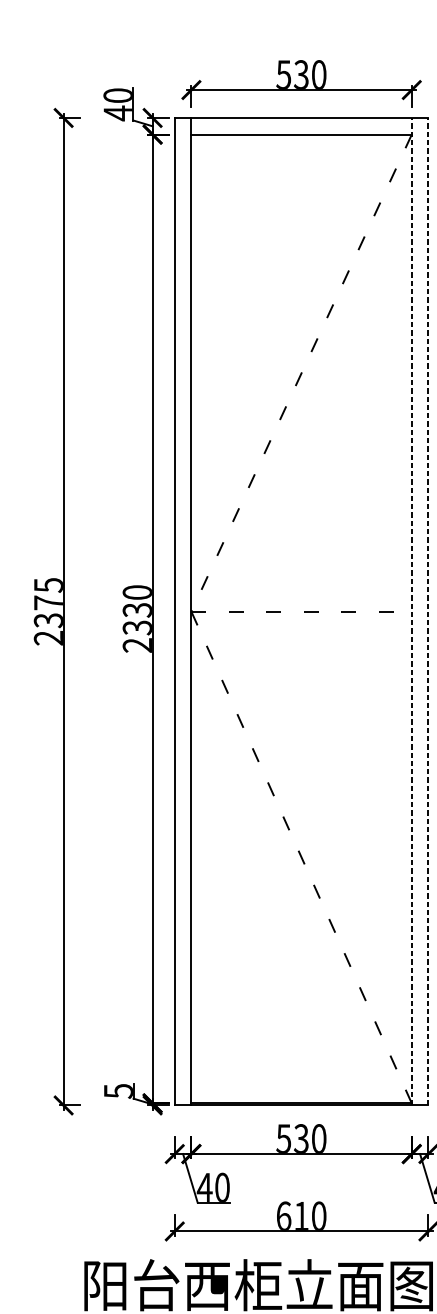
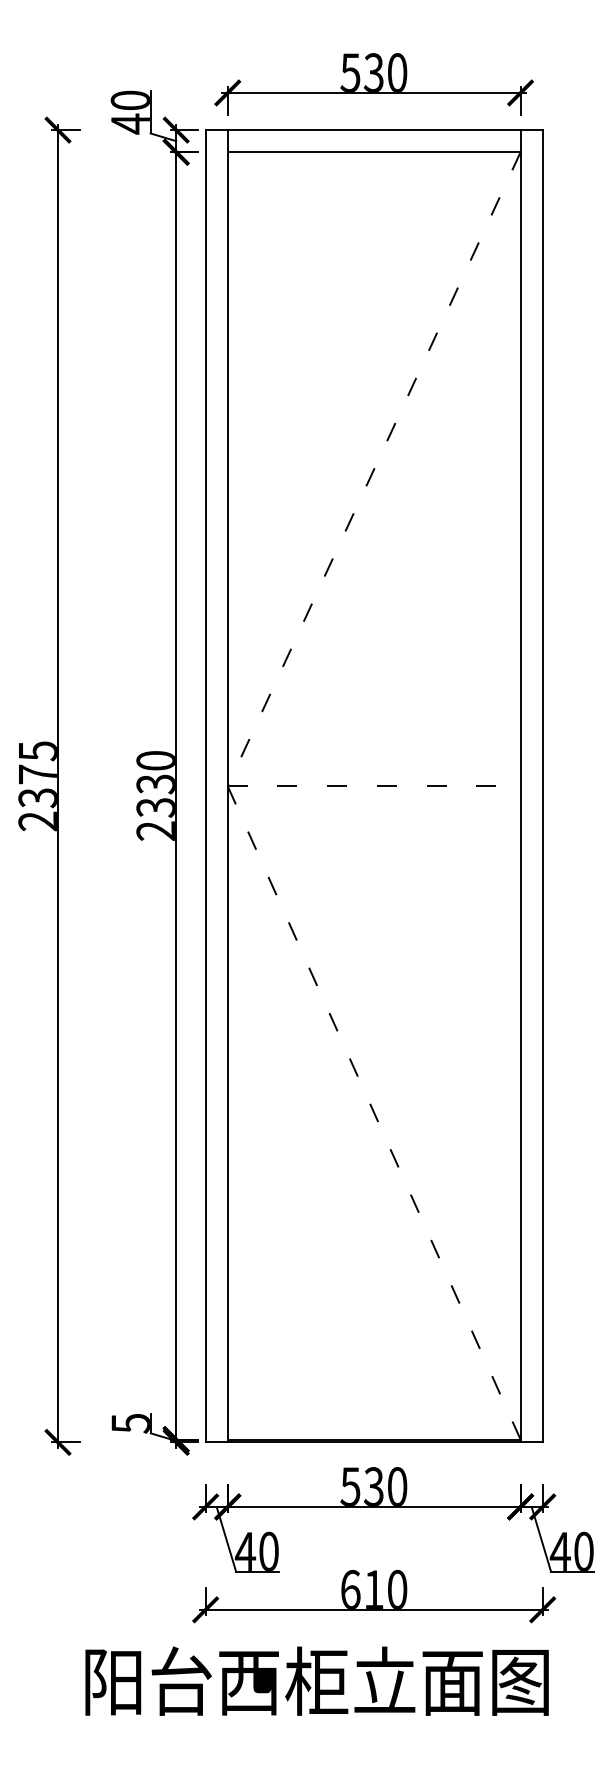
line: (411, 611) -> (520, 785), dashed -> solid
line: (428, 611) -> (542, 785), dashed -> solid

